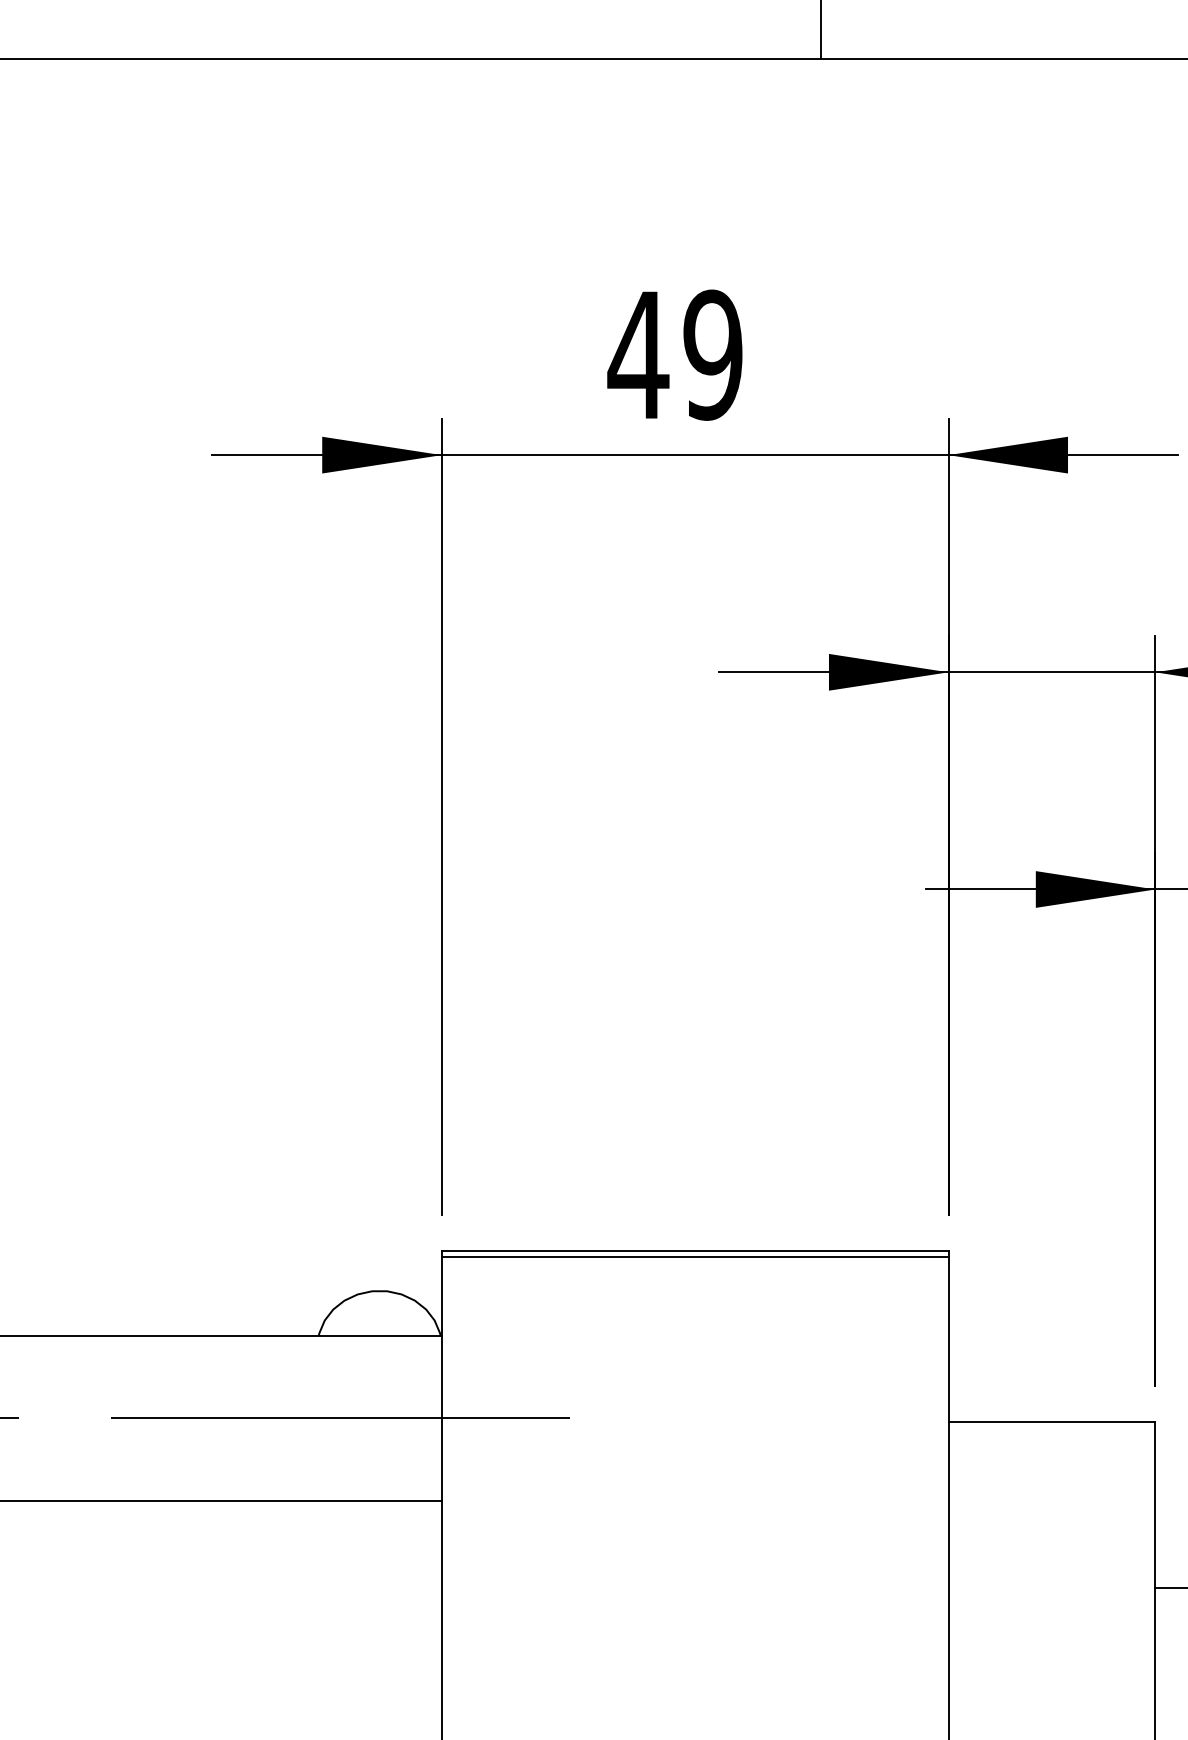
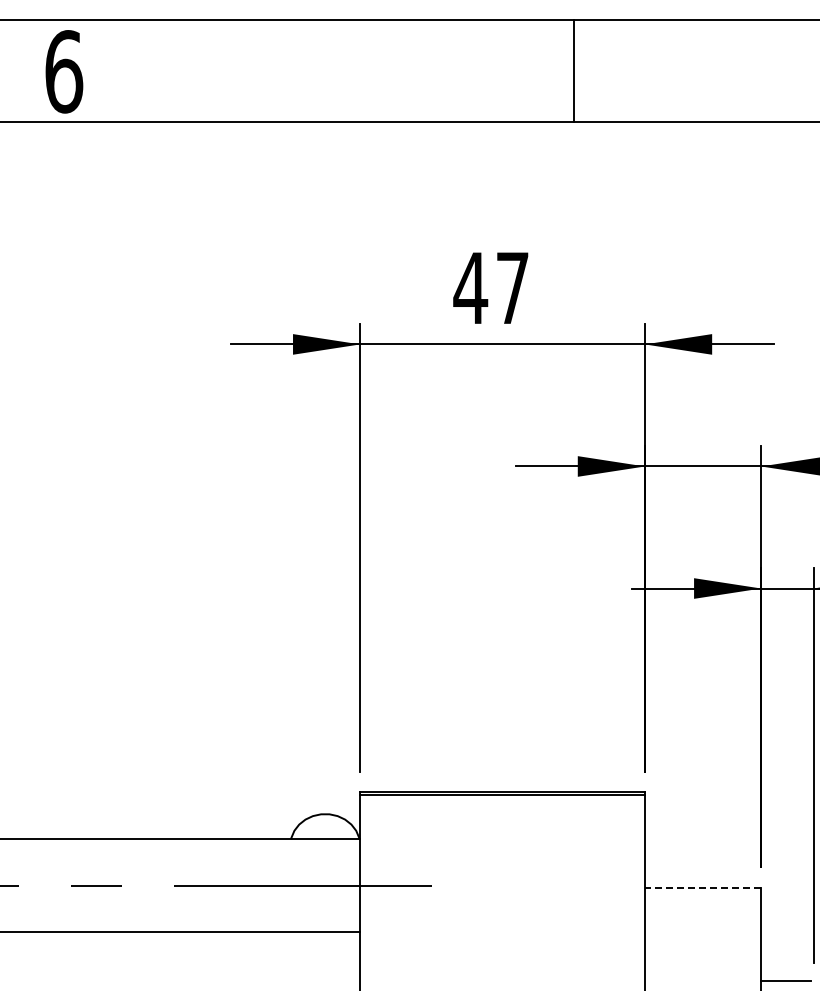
text: (712, 355) -> (512, 288), 49 -> 47
line: (1050, 1421) -> (702, 887), solid -> dashed

